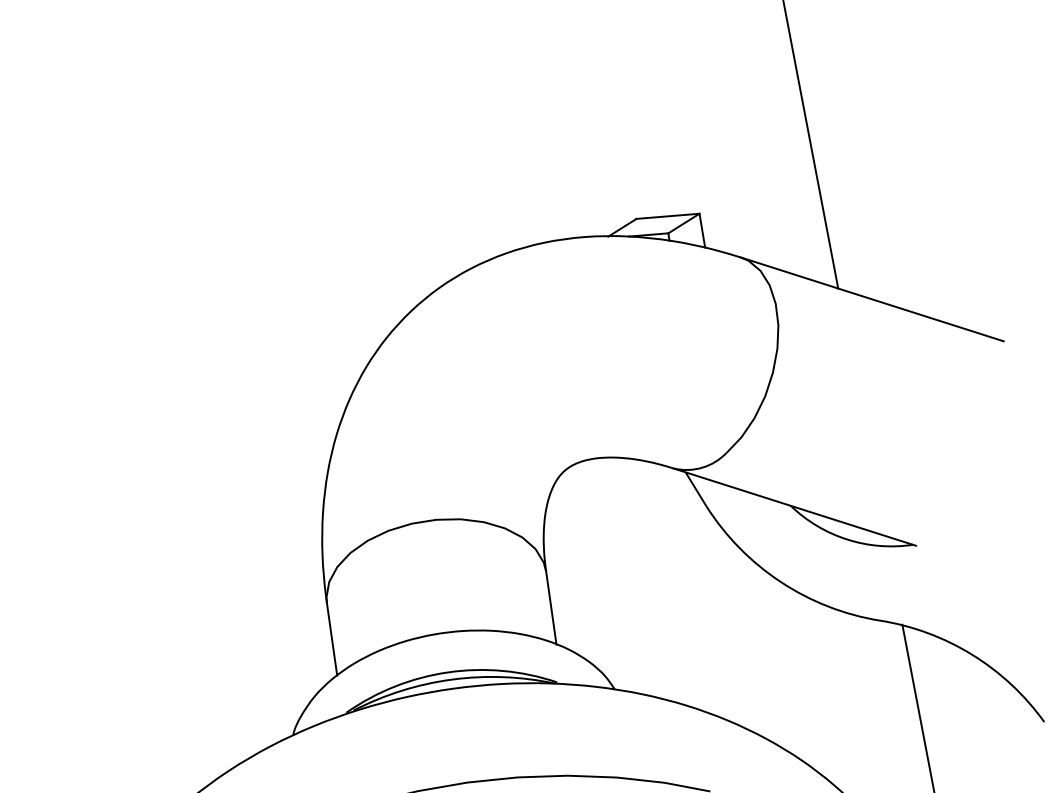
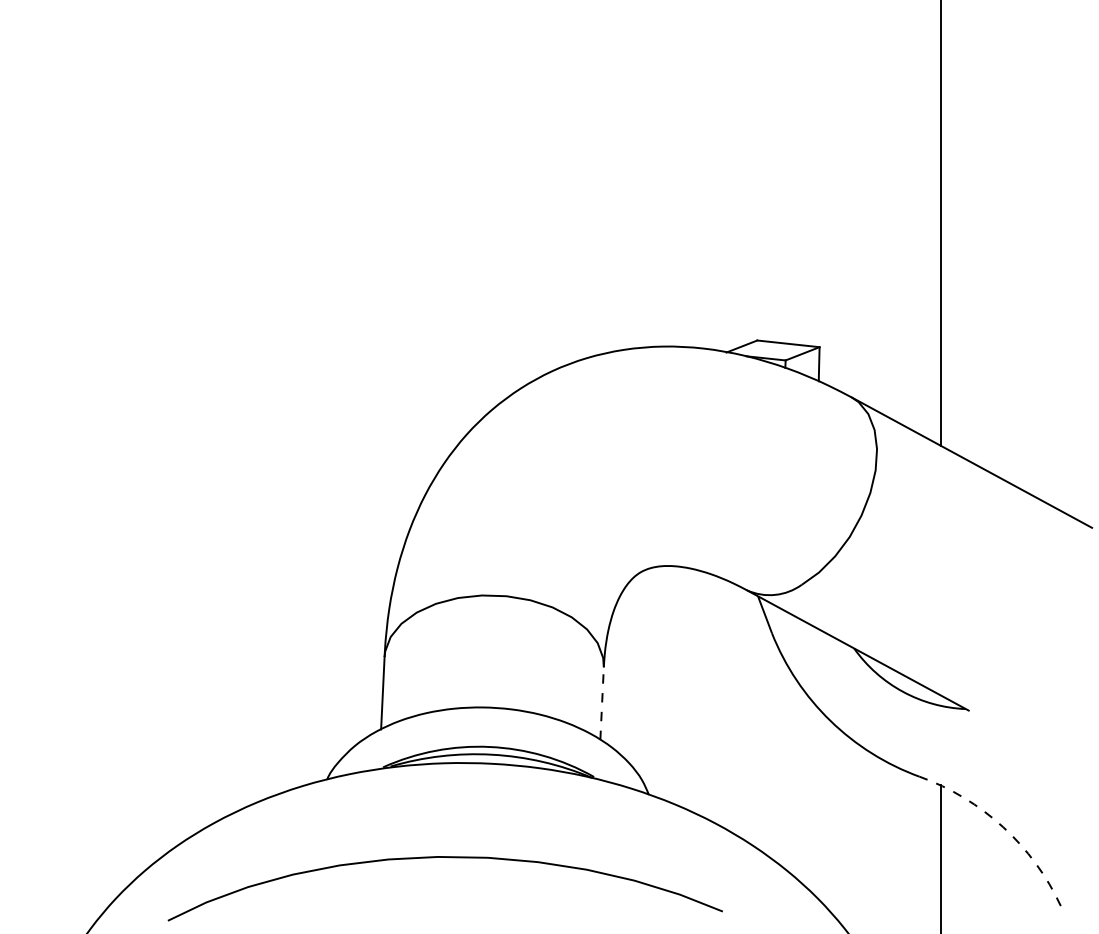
line: (551, 607) -> (602, 703), solid -> dashed
arc: (972, 655) -> (1003, 827), solid -> dashed

